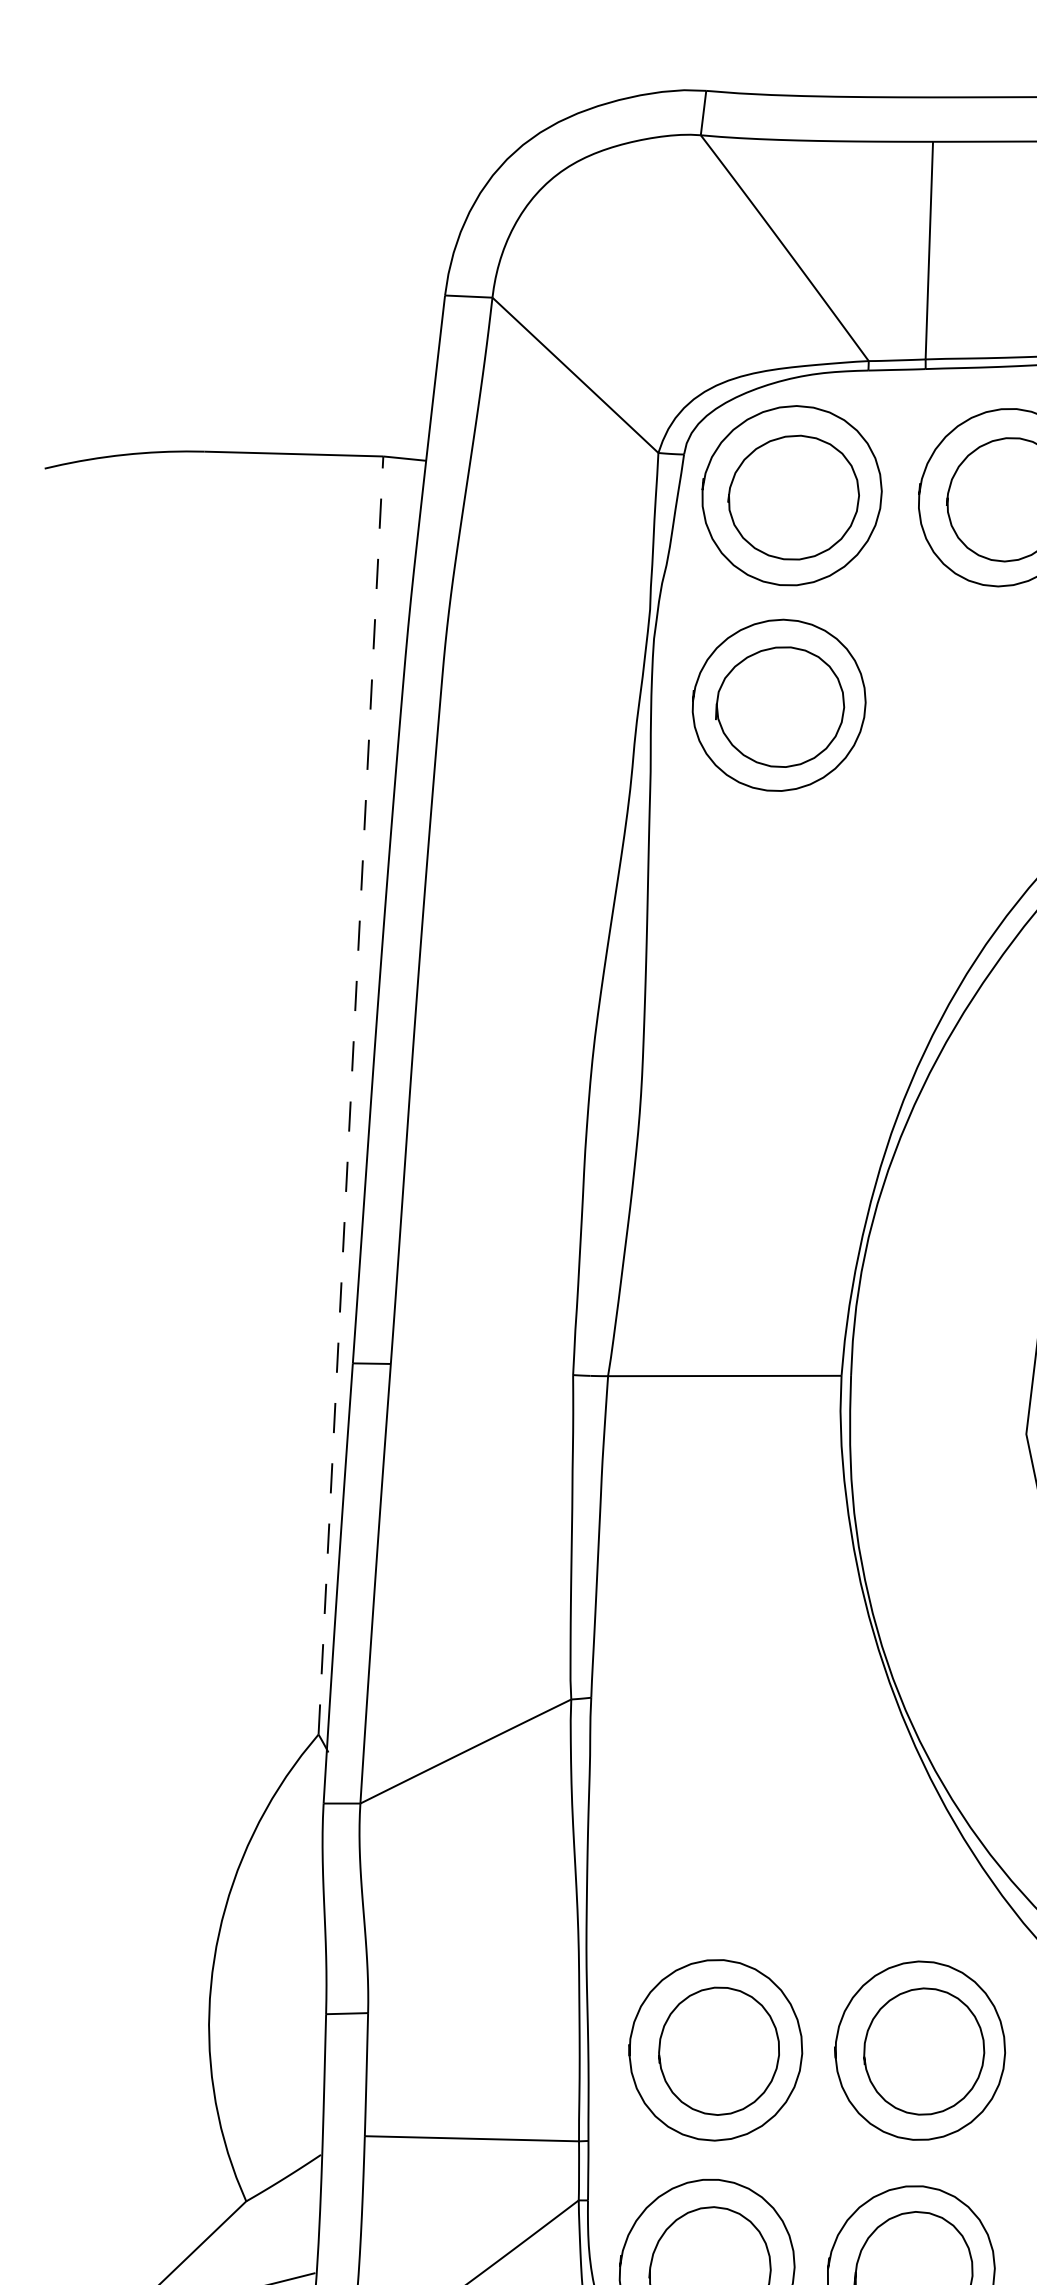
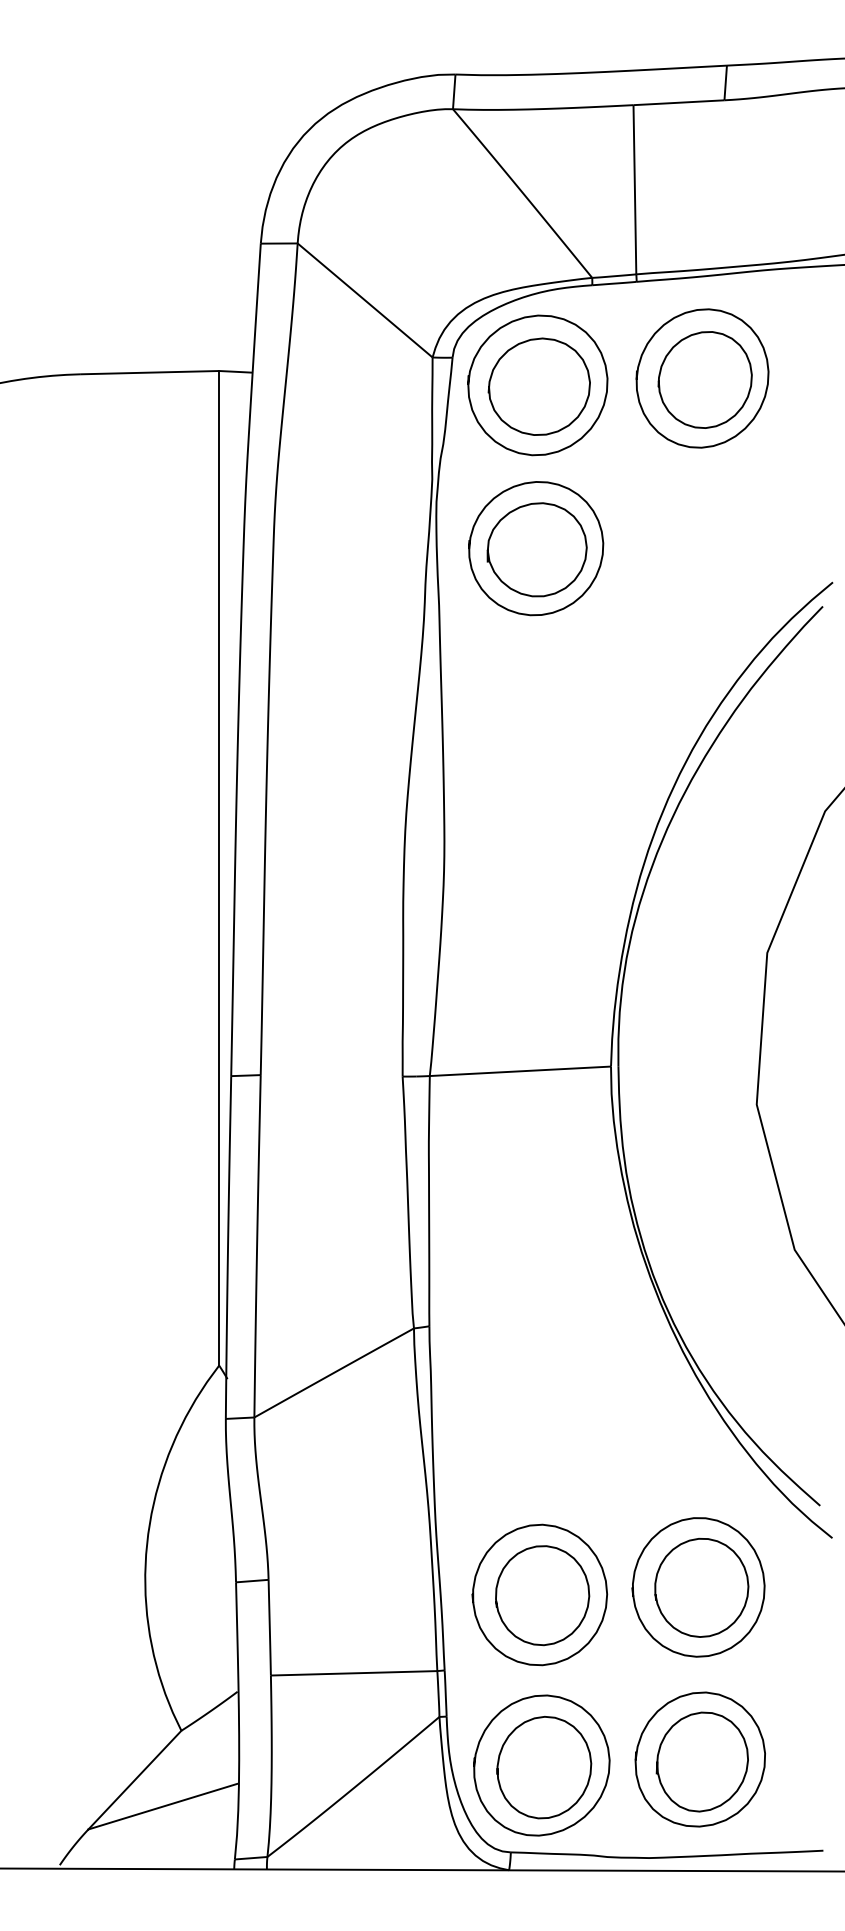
line: (351, 1094) -> (219, 867), dashed -> solid

